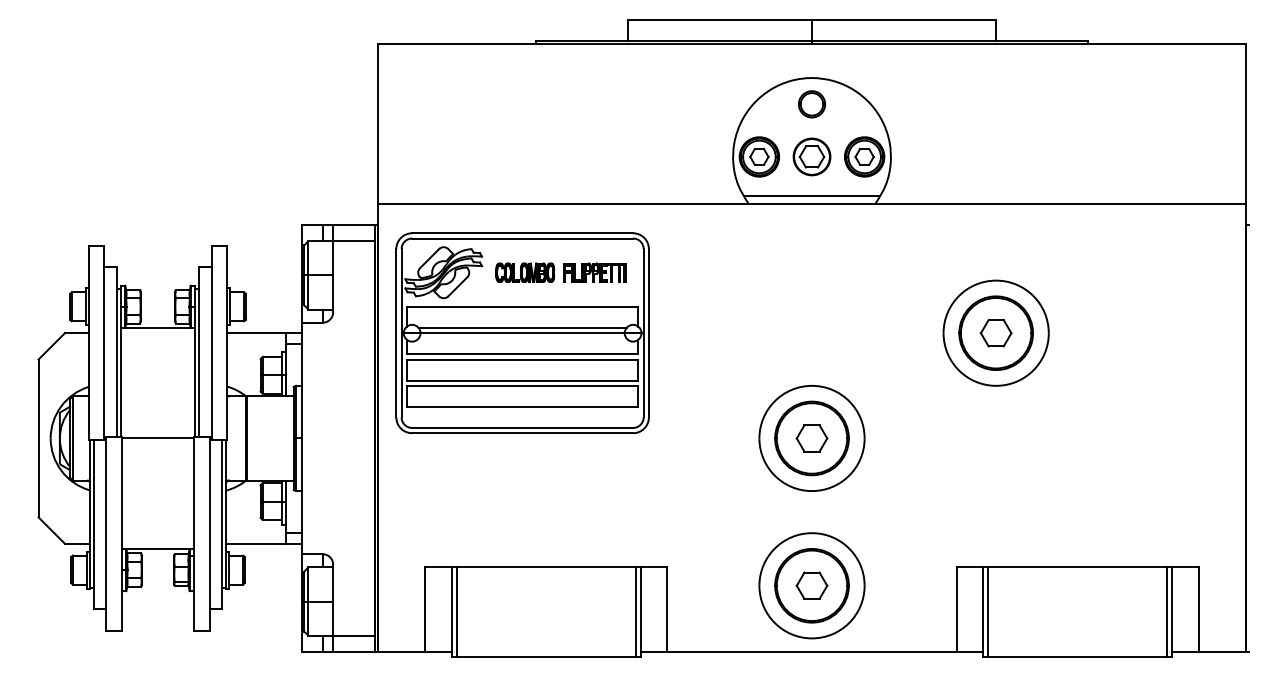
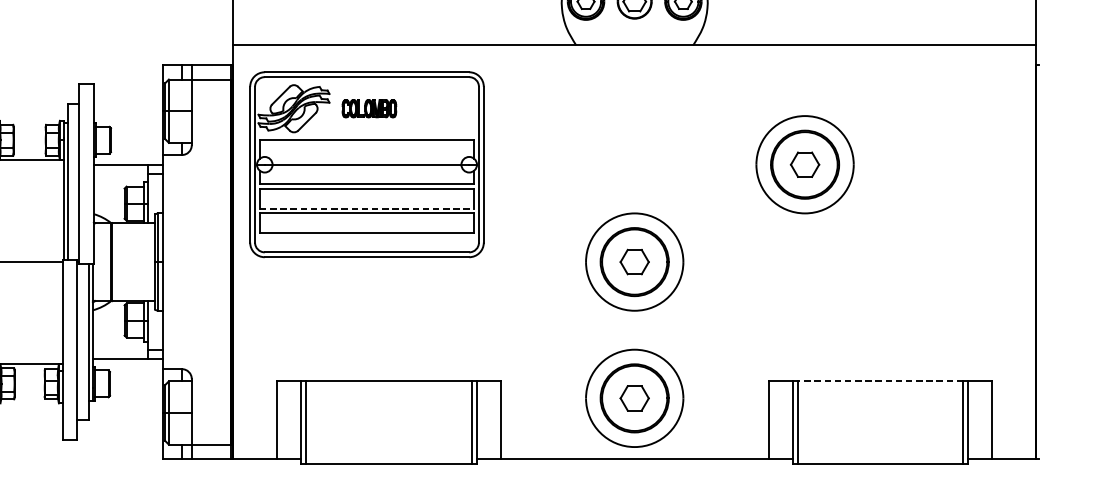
line: (811, 196) -> (634, 38), removed
part: (594, 272) -> (433, 108), removed
line: (522, 327) -> (366, 159), removed
line: (522, 380) -> (366, 208), solid -> dashed
line: (1077, 567) -> (880, 381), solid -> dashed

